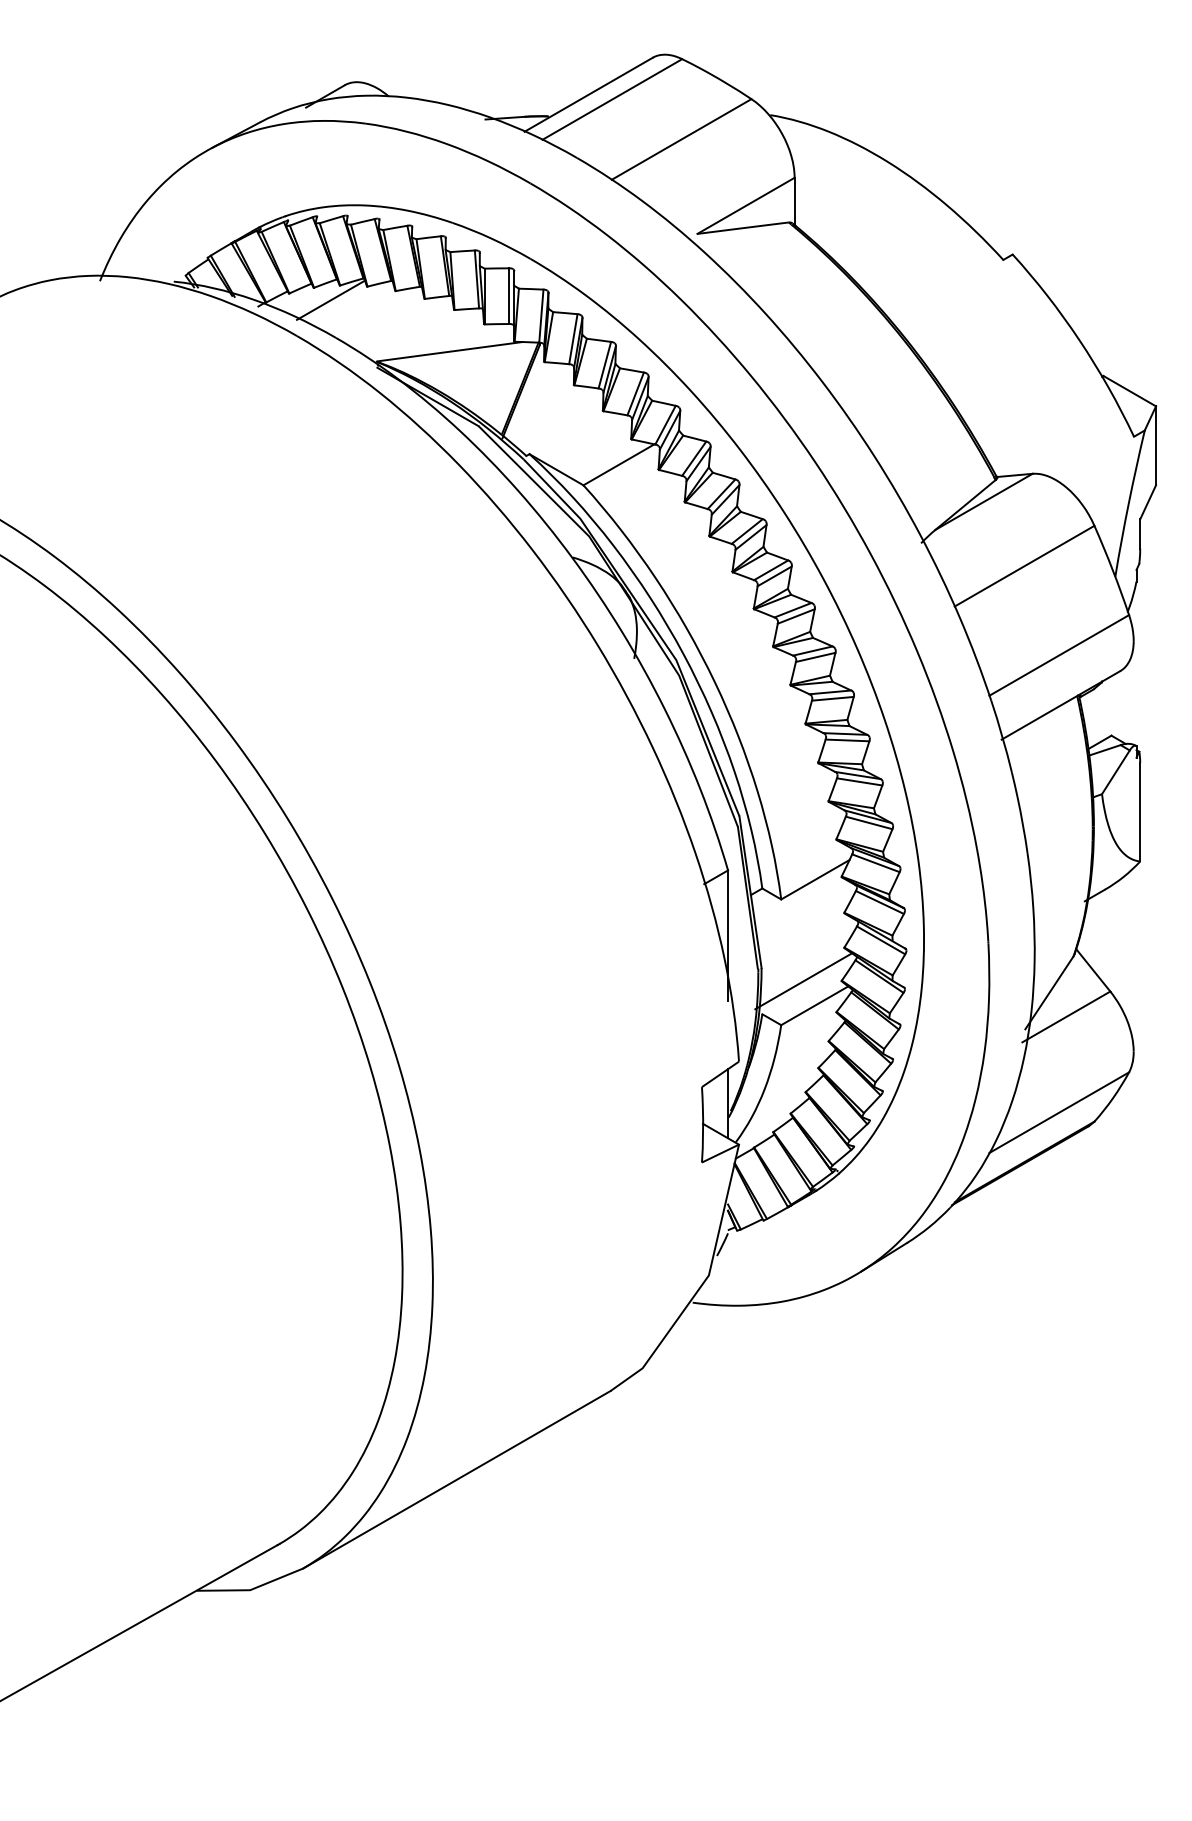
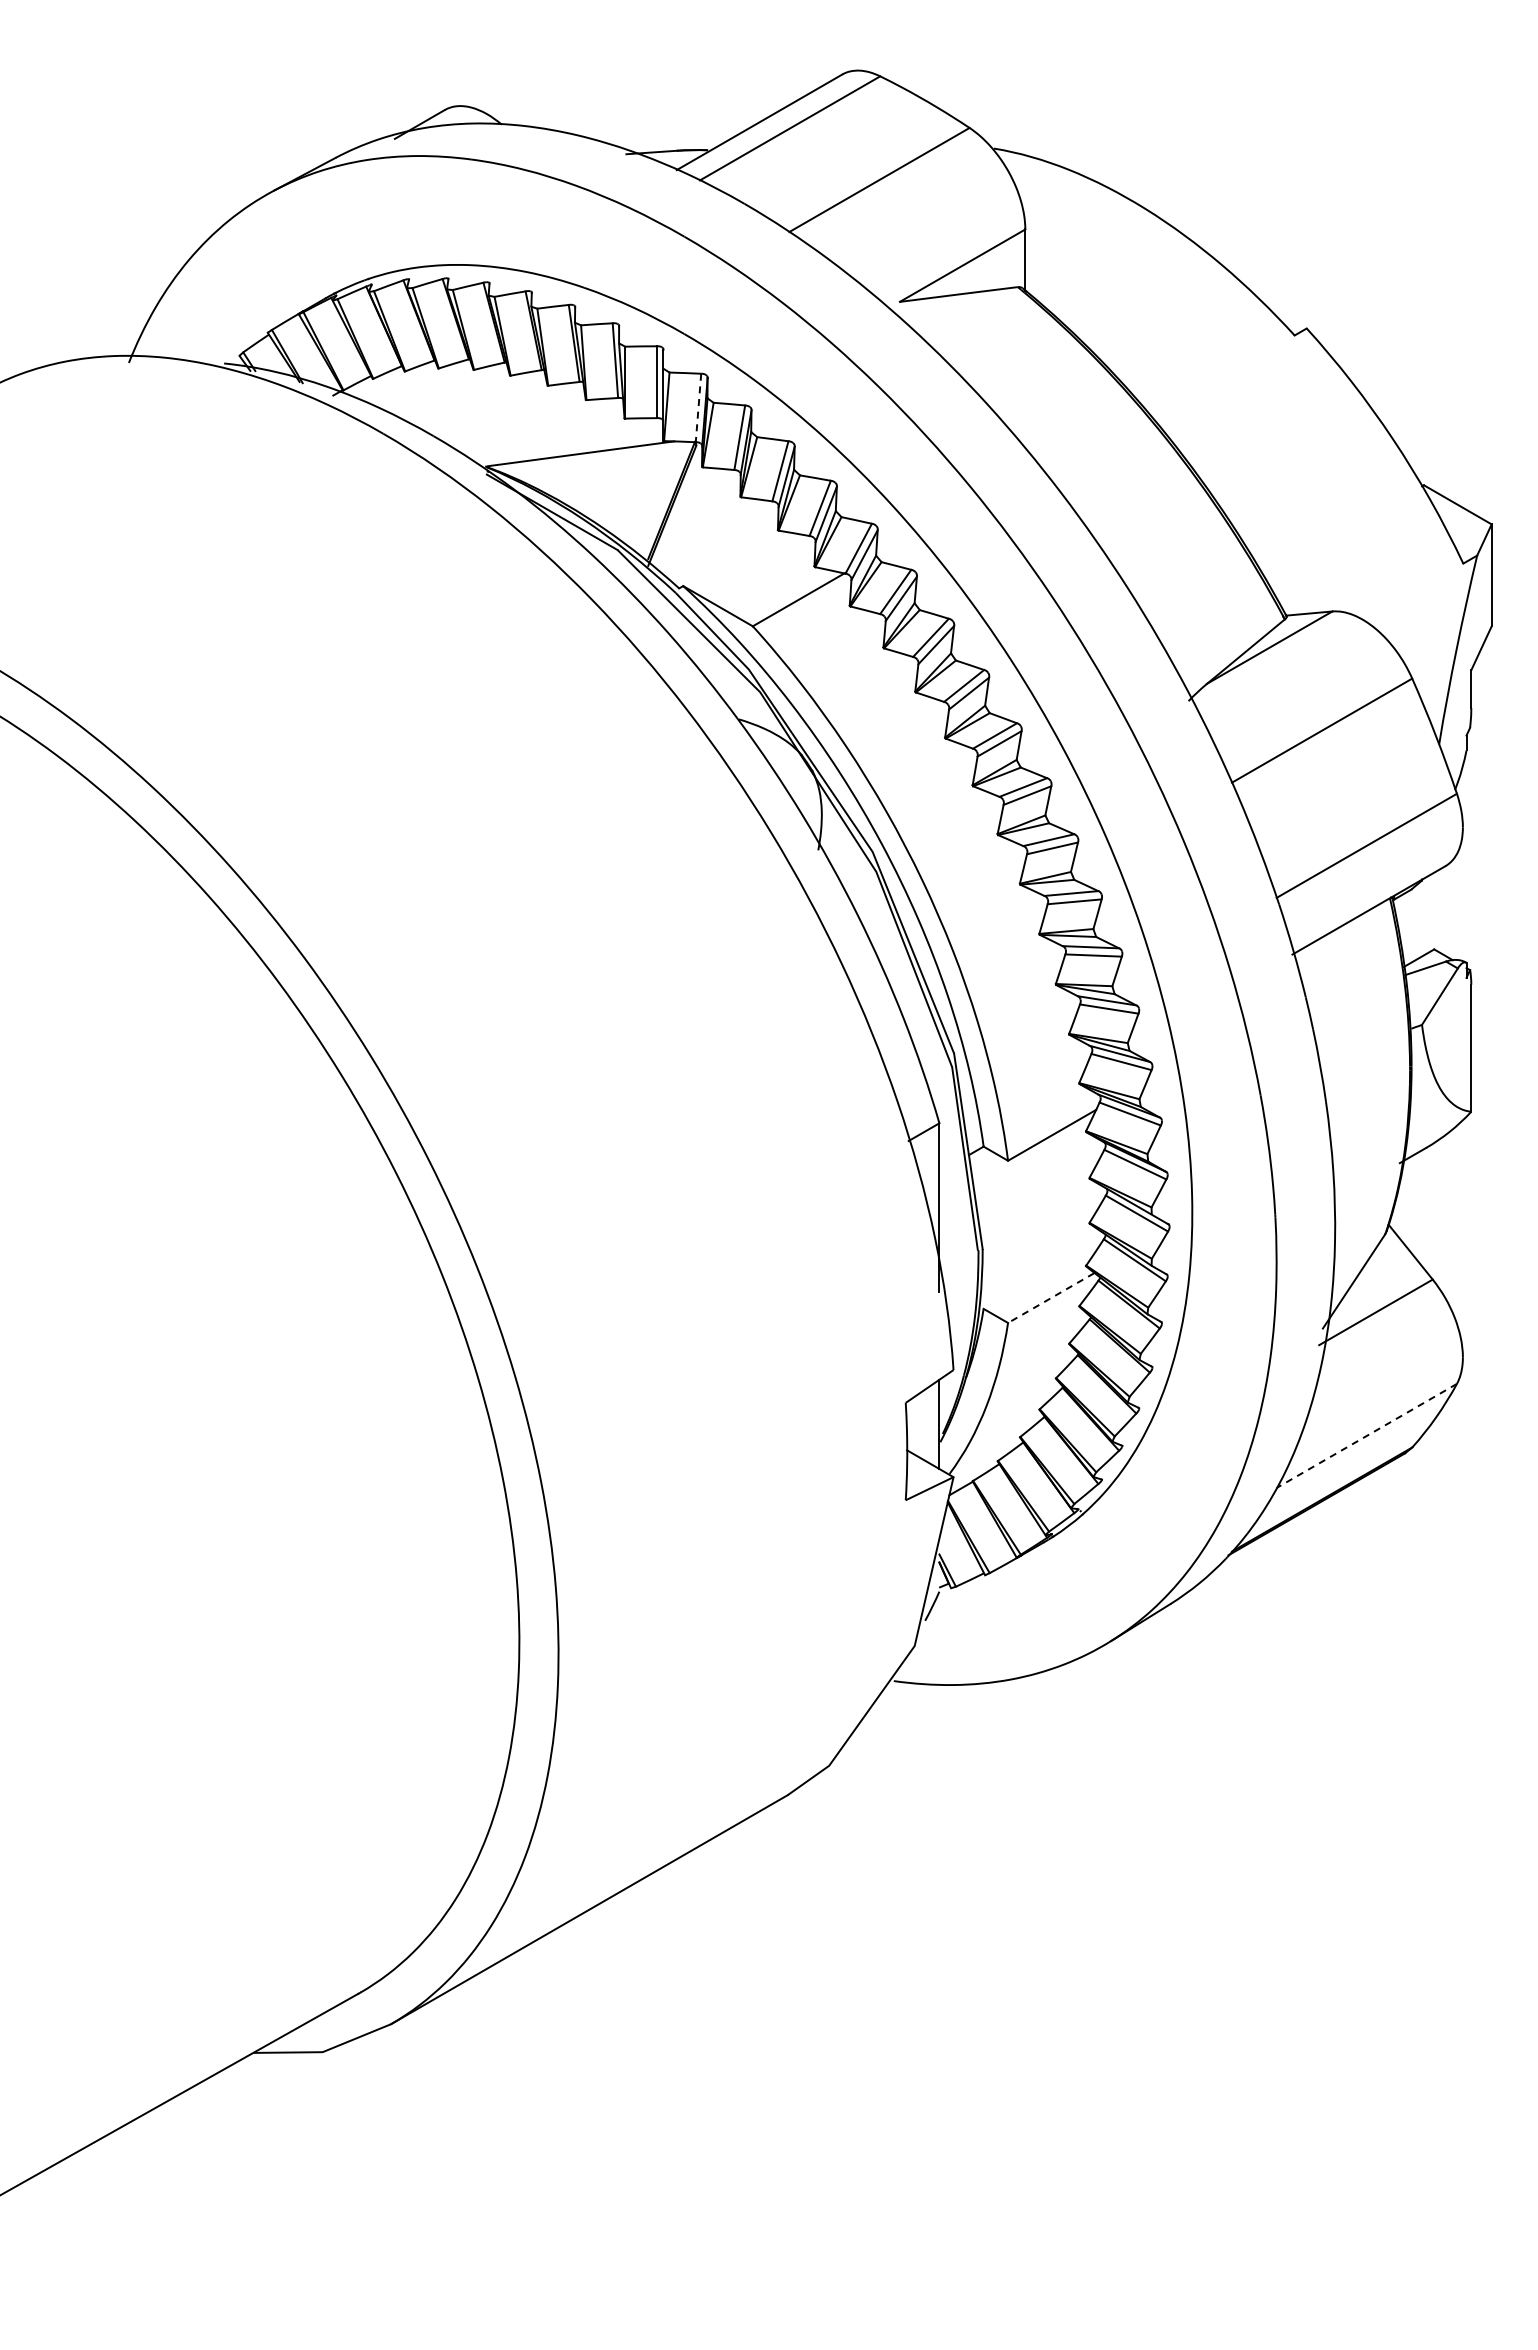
line: (330, 300) -> (426, 387), removed
line: (541, 316) -> (698, 408), solid -> dashed
line: (803, 981) -> (1036, 1266), removed
line: (814, 1006) -> (1051, 1298), solid -> dashed
line: (1059, 1113) -> (1366, 1436), solid -> dashed

